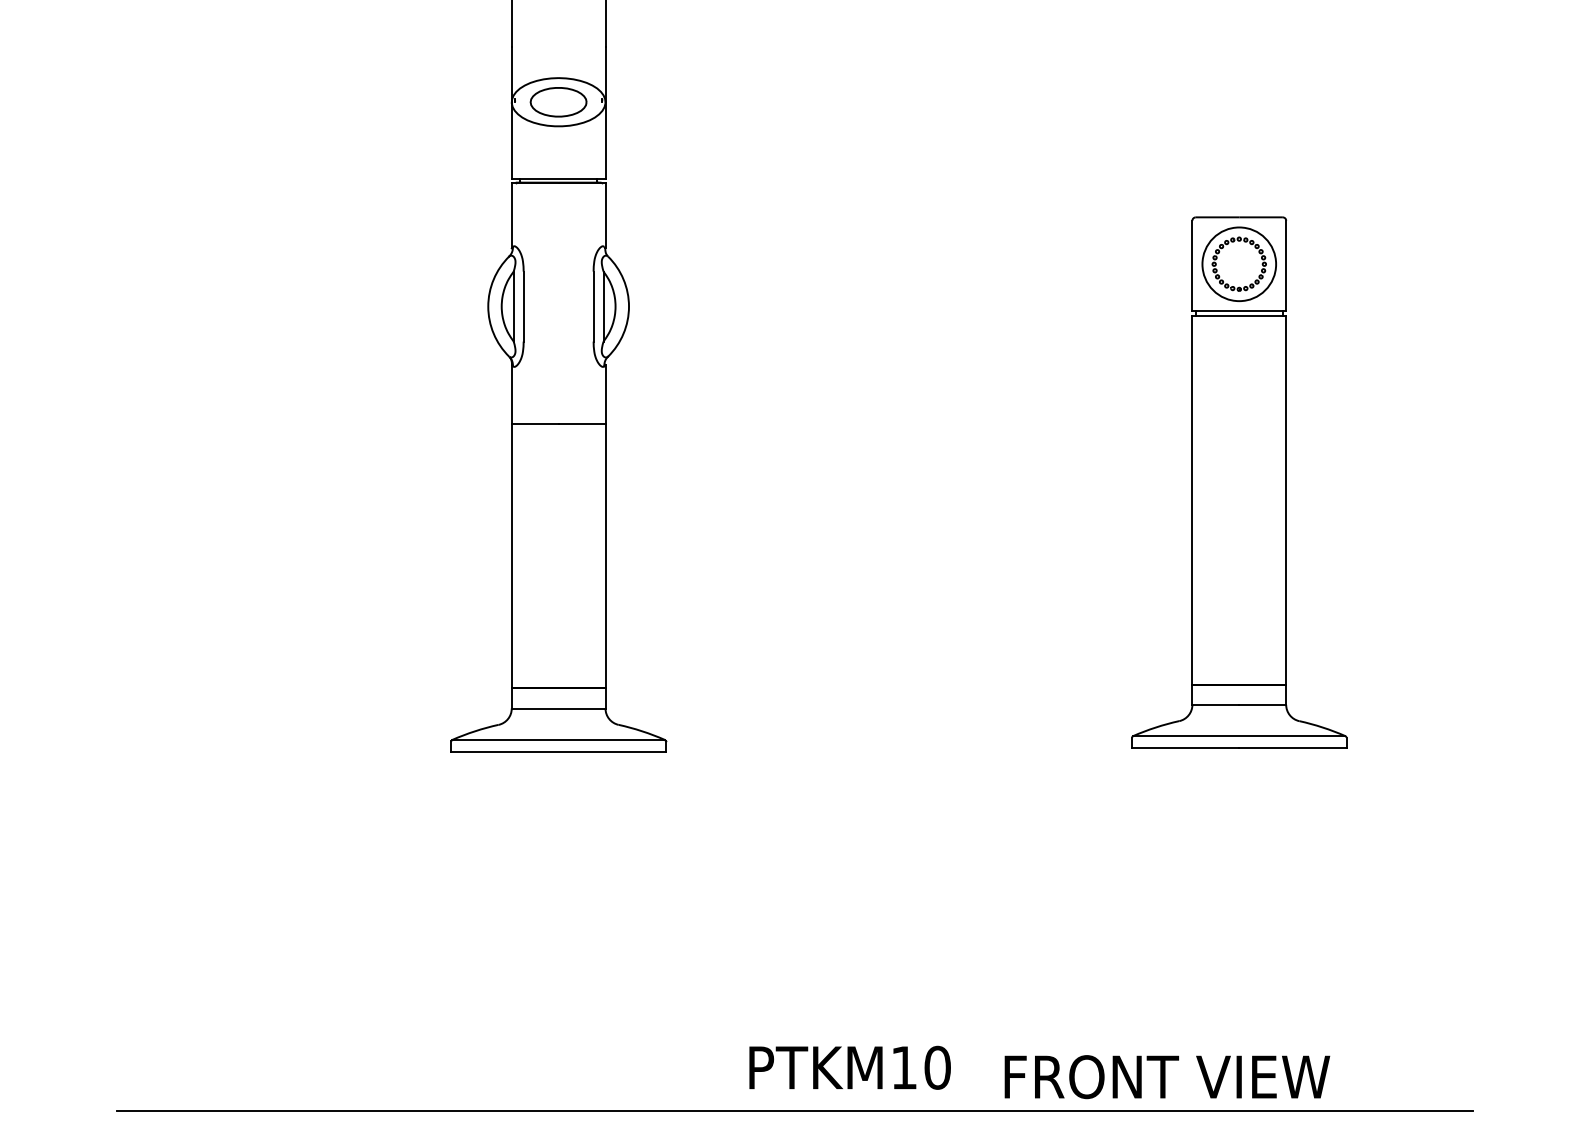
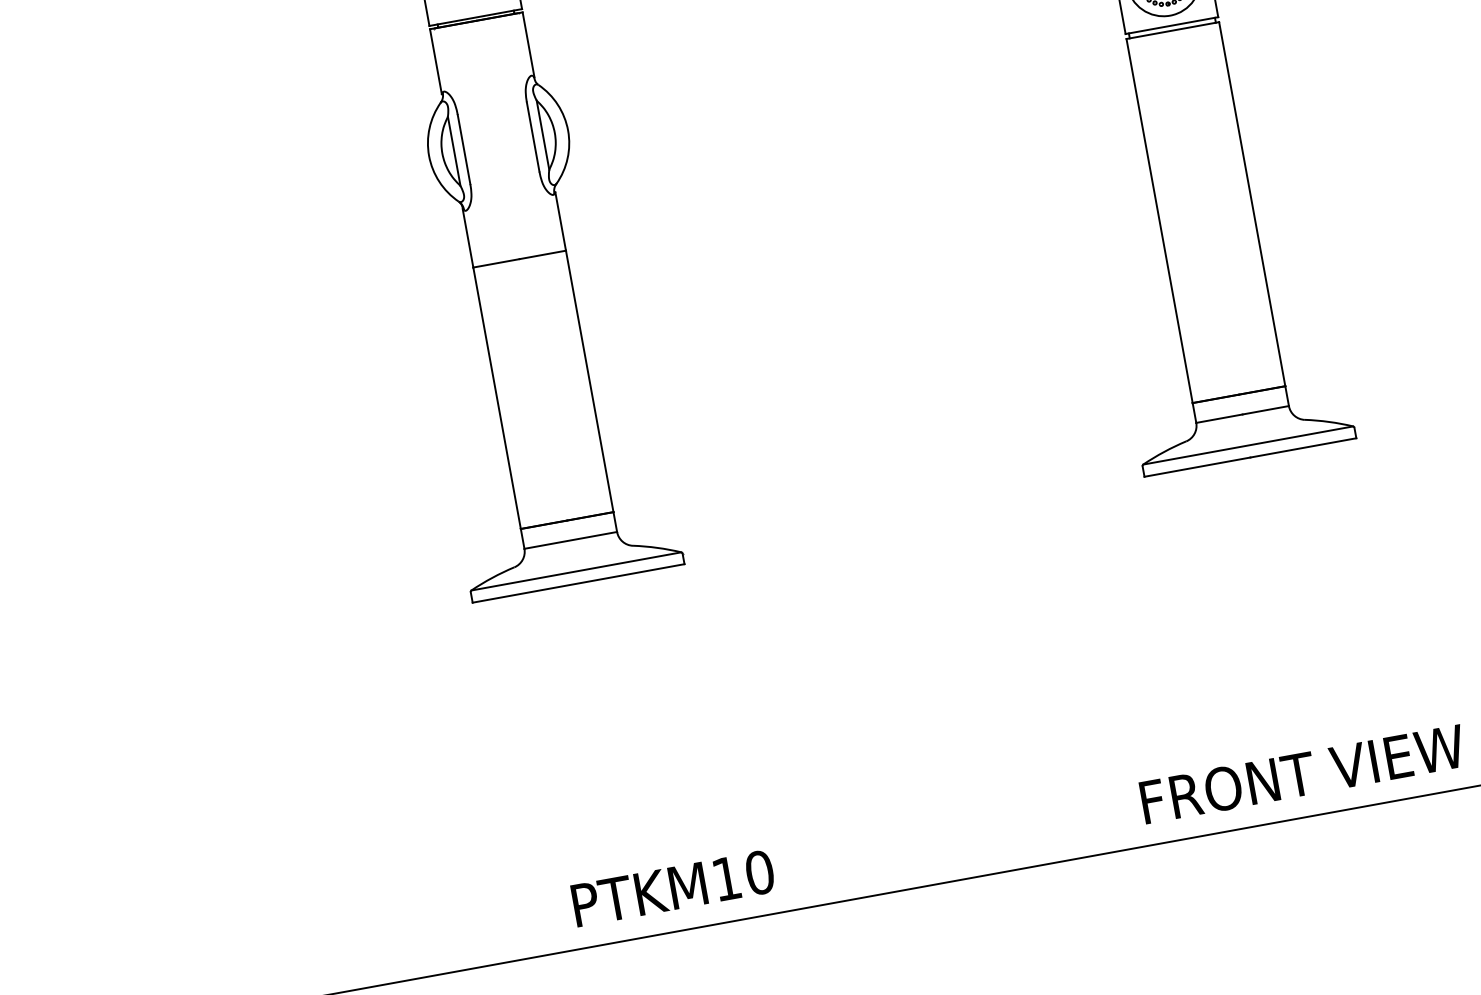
text: (849, 1067) -> (672, 888), moved
text: (1167, 1077) -> (1303, 774), moved

